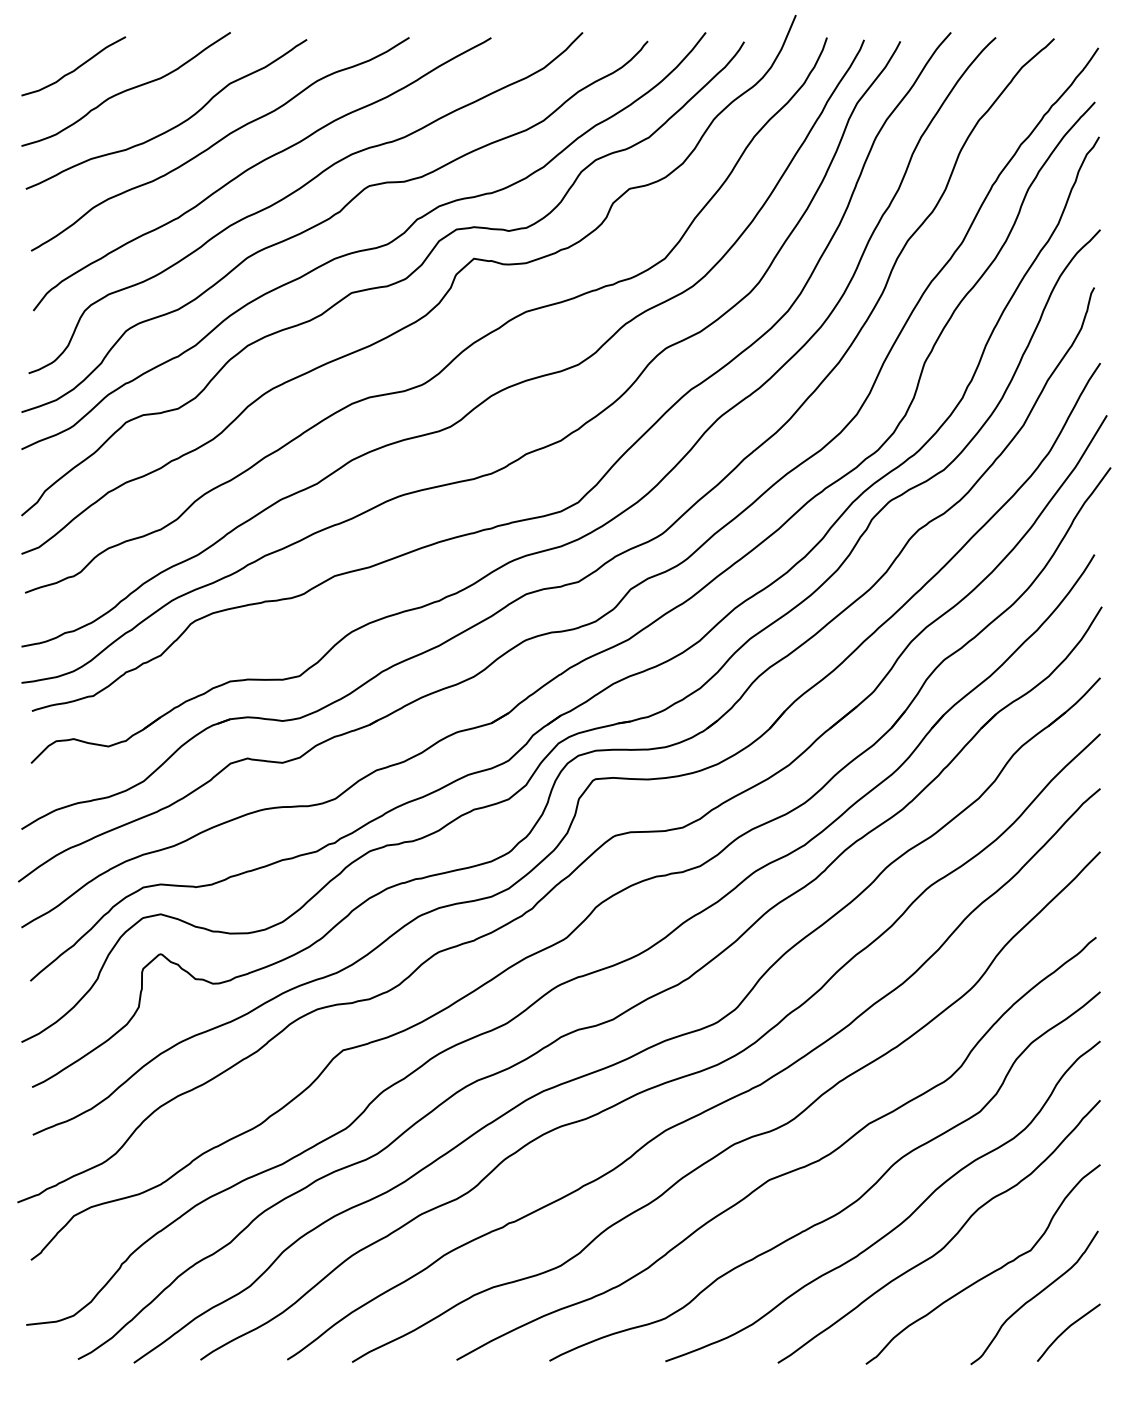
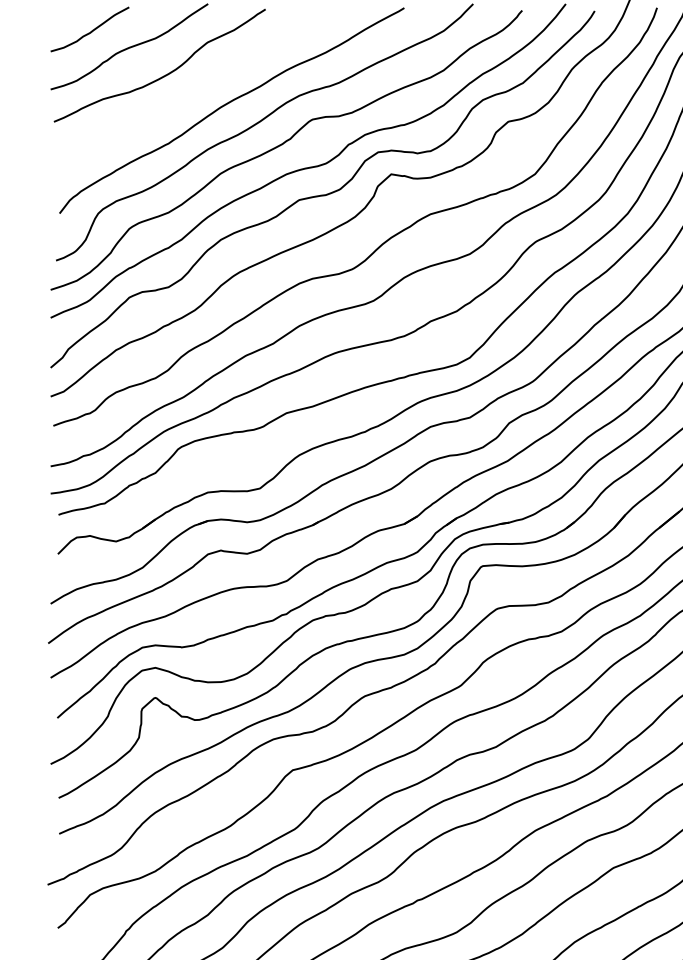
curve: (219, 142) -> (199, 86), removed

